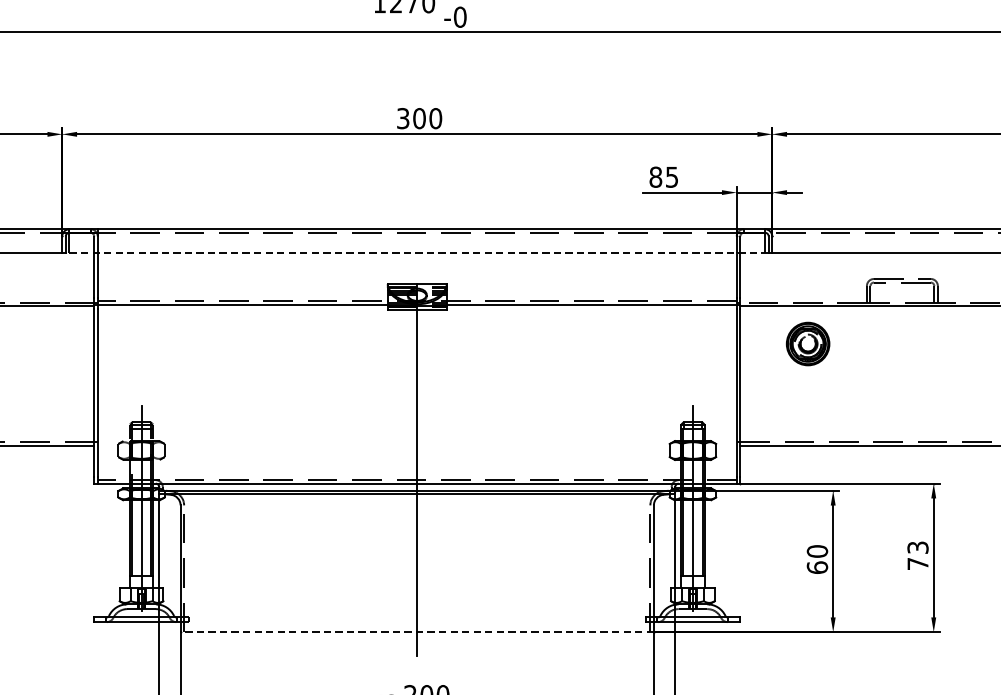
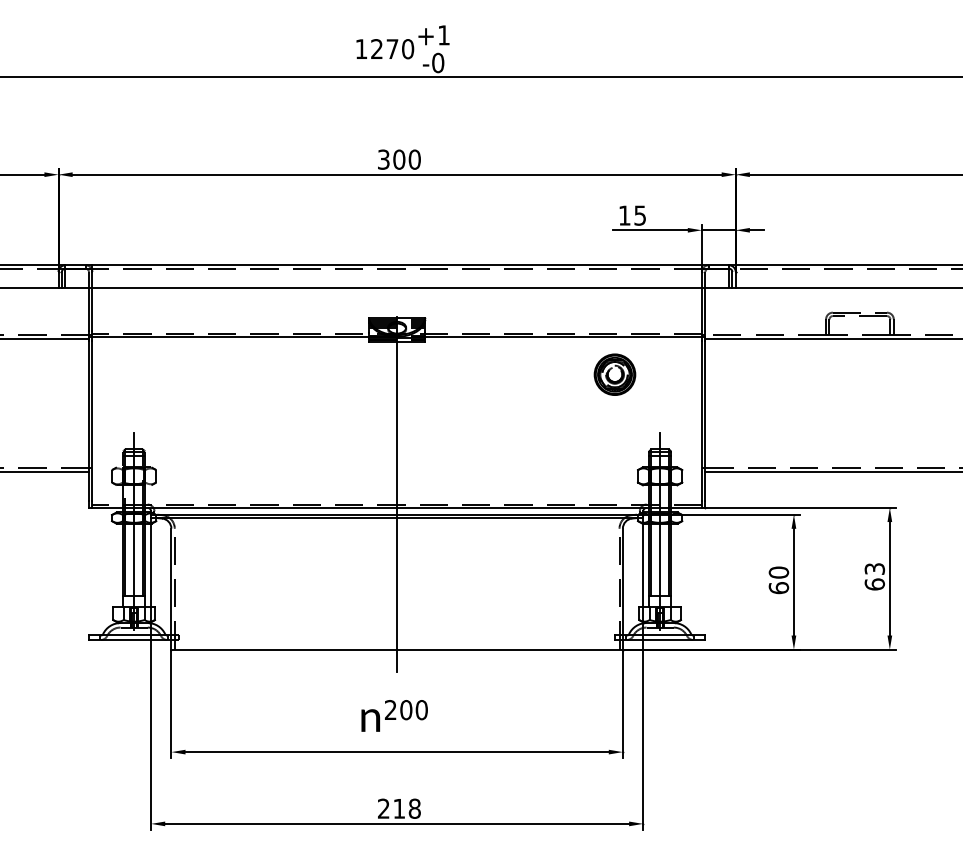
text: (655, 177) -> (624, 215), 85 -> 15
line: (416, 252) -> (396, 287), dashed -> solid
part: (807, 343) -> (614, 374), moved
text: (917, 563) -> (874, 584), 73 -> 63
line: (417, 632) -> (397, 649), dashed -> solid

